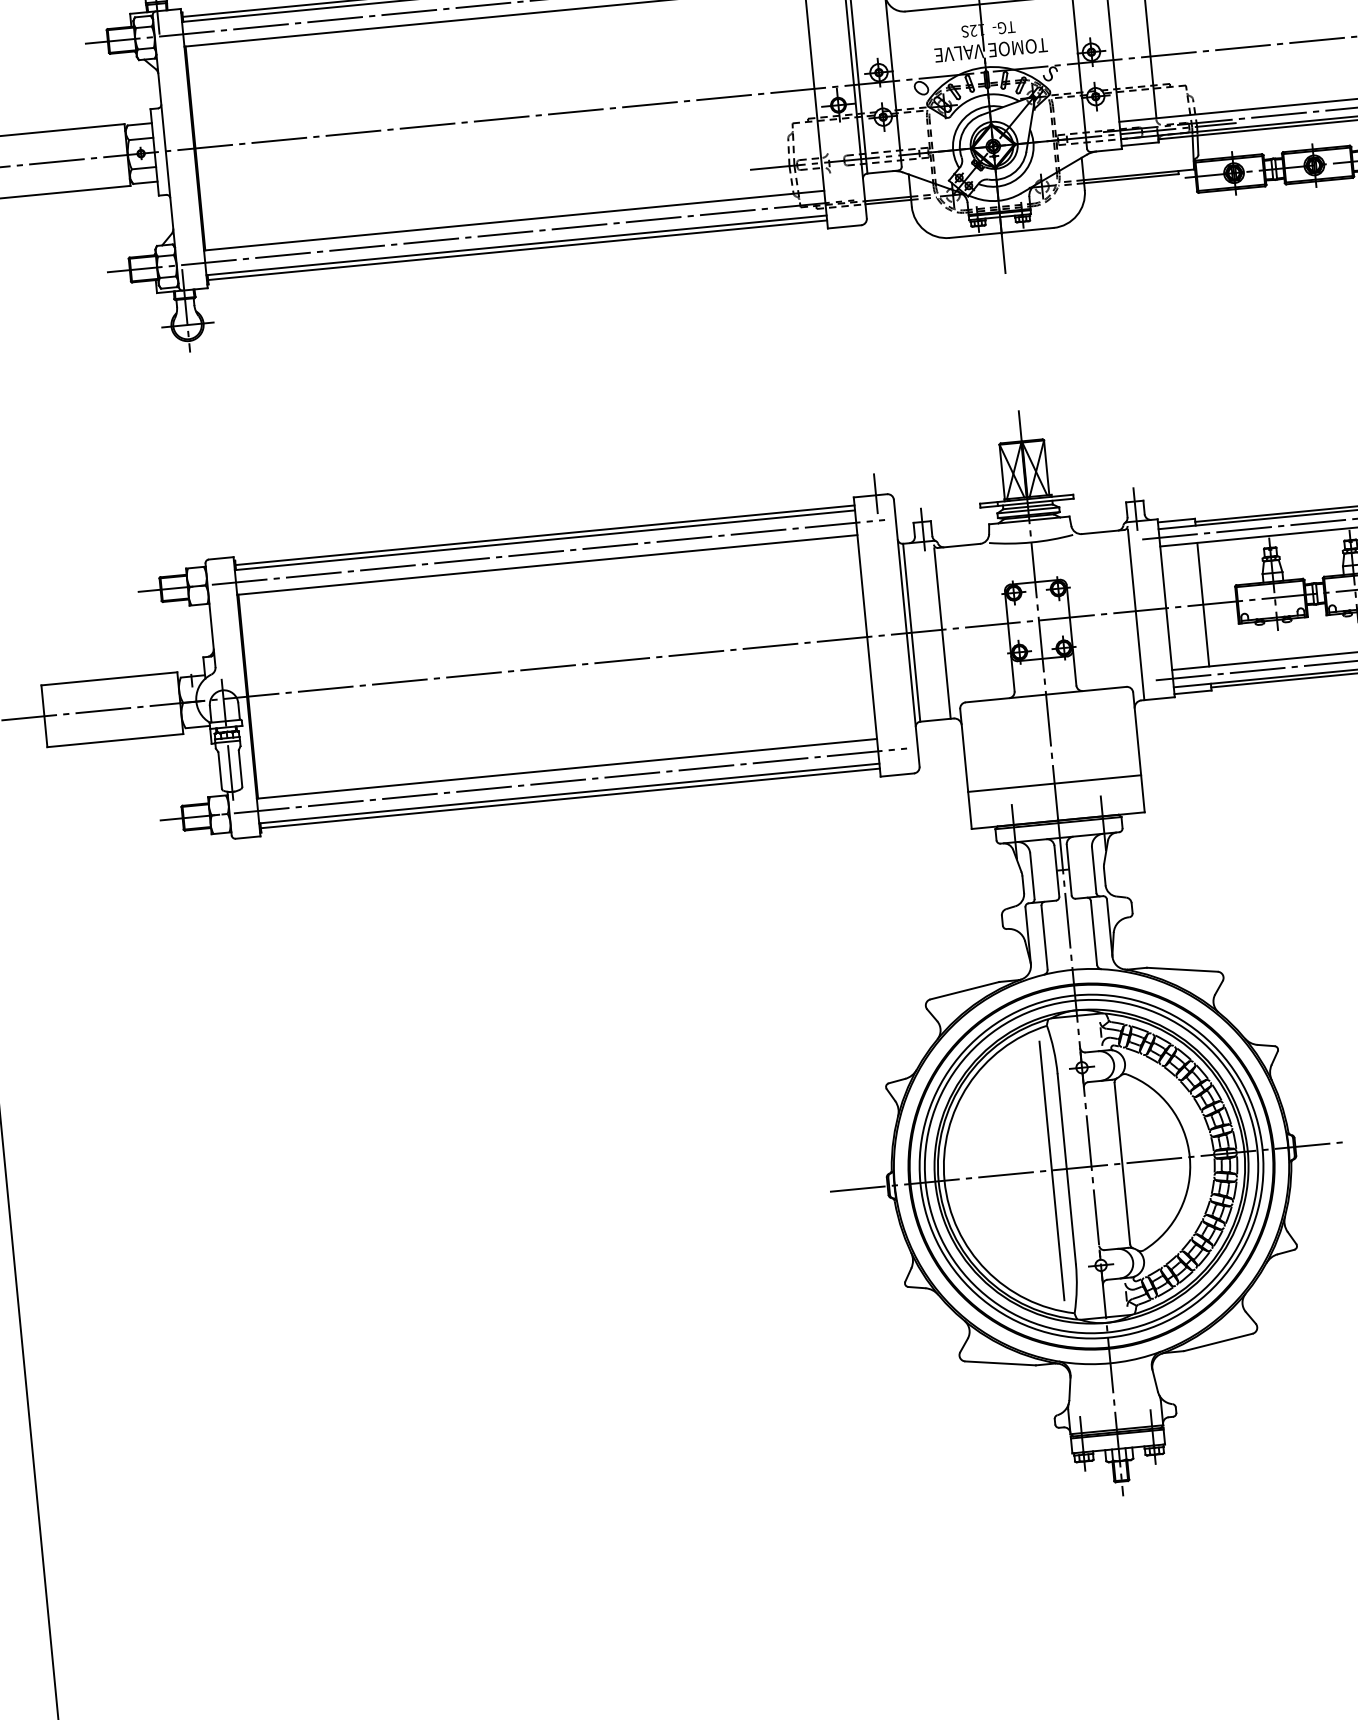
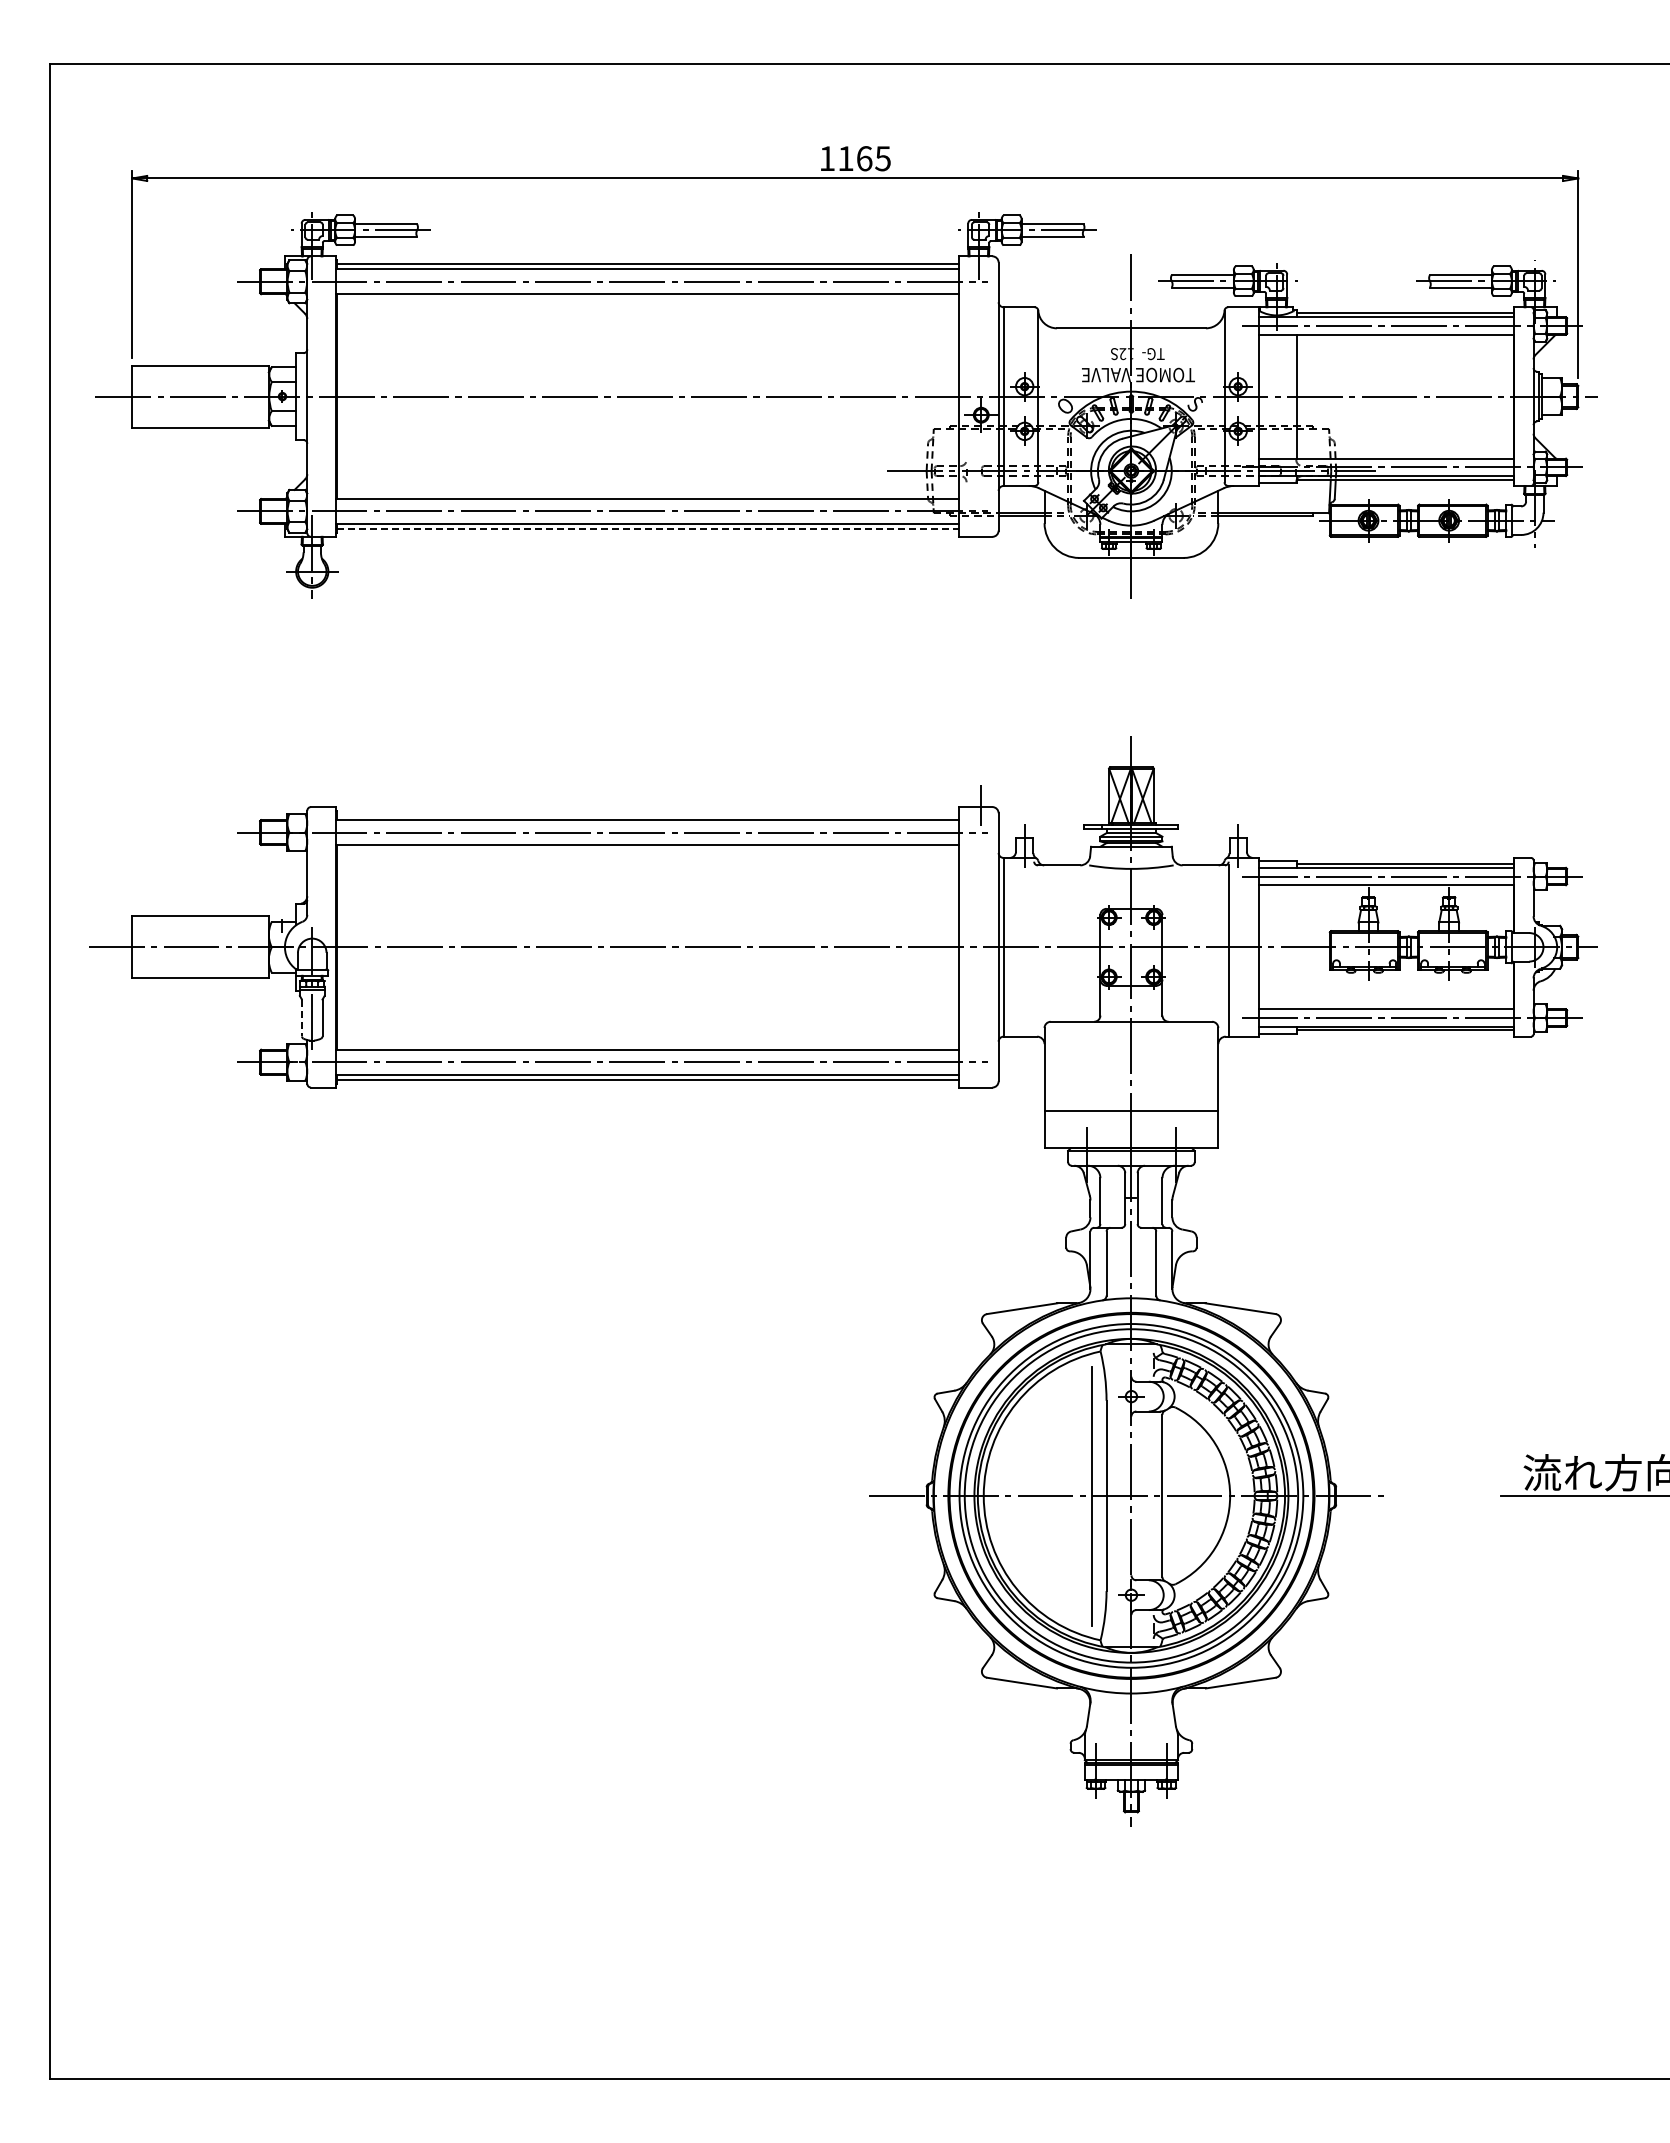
line: (518, 249) -> (648, 528), solid -> dashed
line: (544, 535) -> (647, 815), removed
line: (1203, 604) -> (1296, 947), removed
line: (942, 632) -> (1034, 950), removed
line: (220, 770) -> (302, 1018), solid -> dashed

